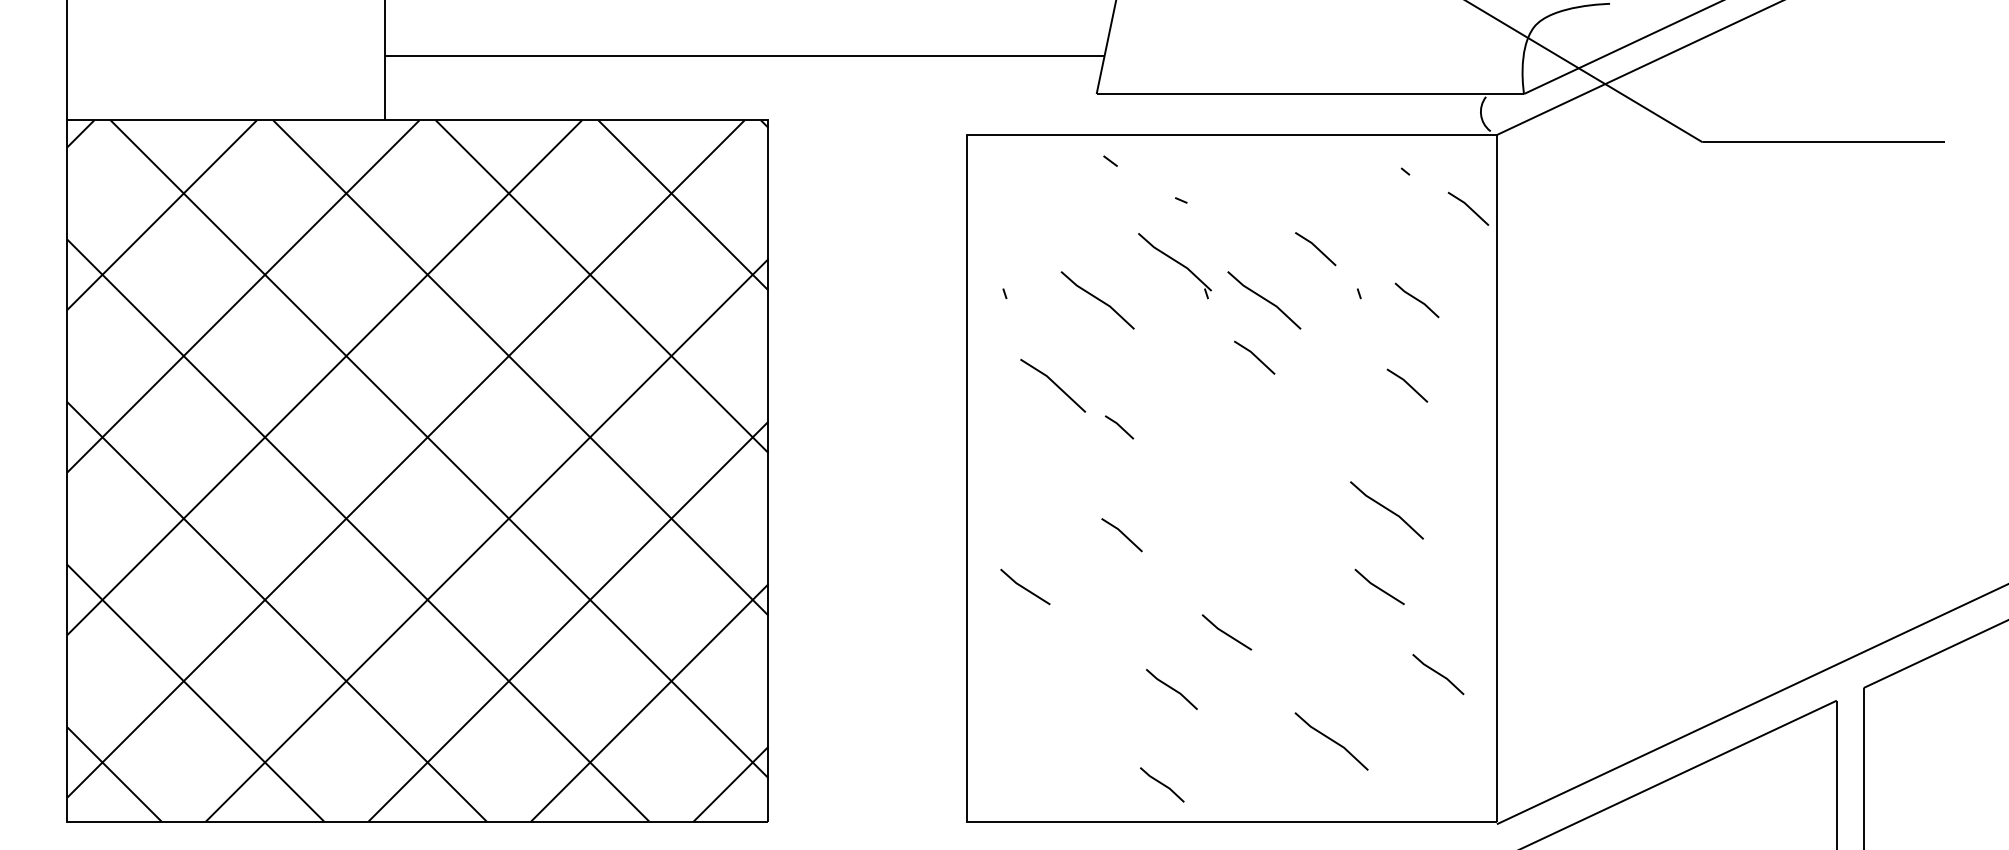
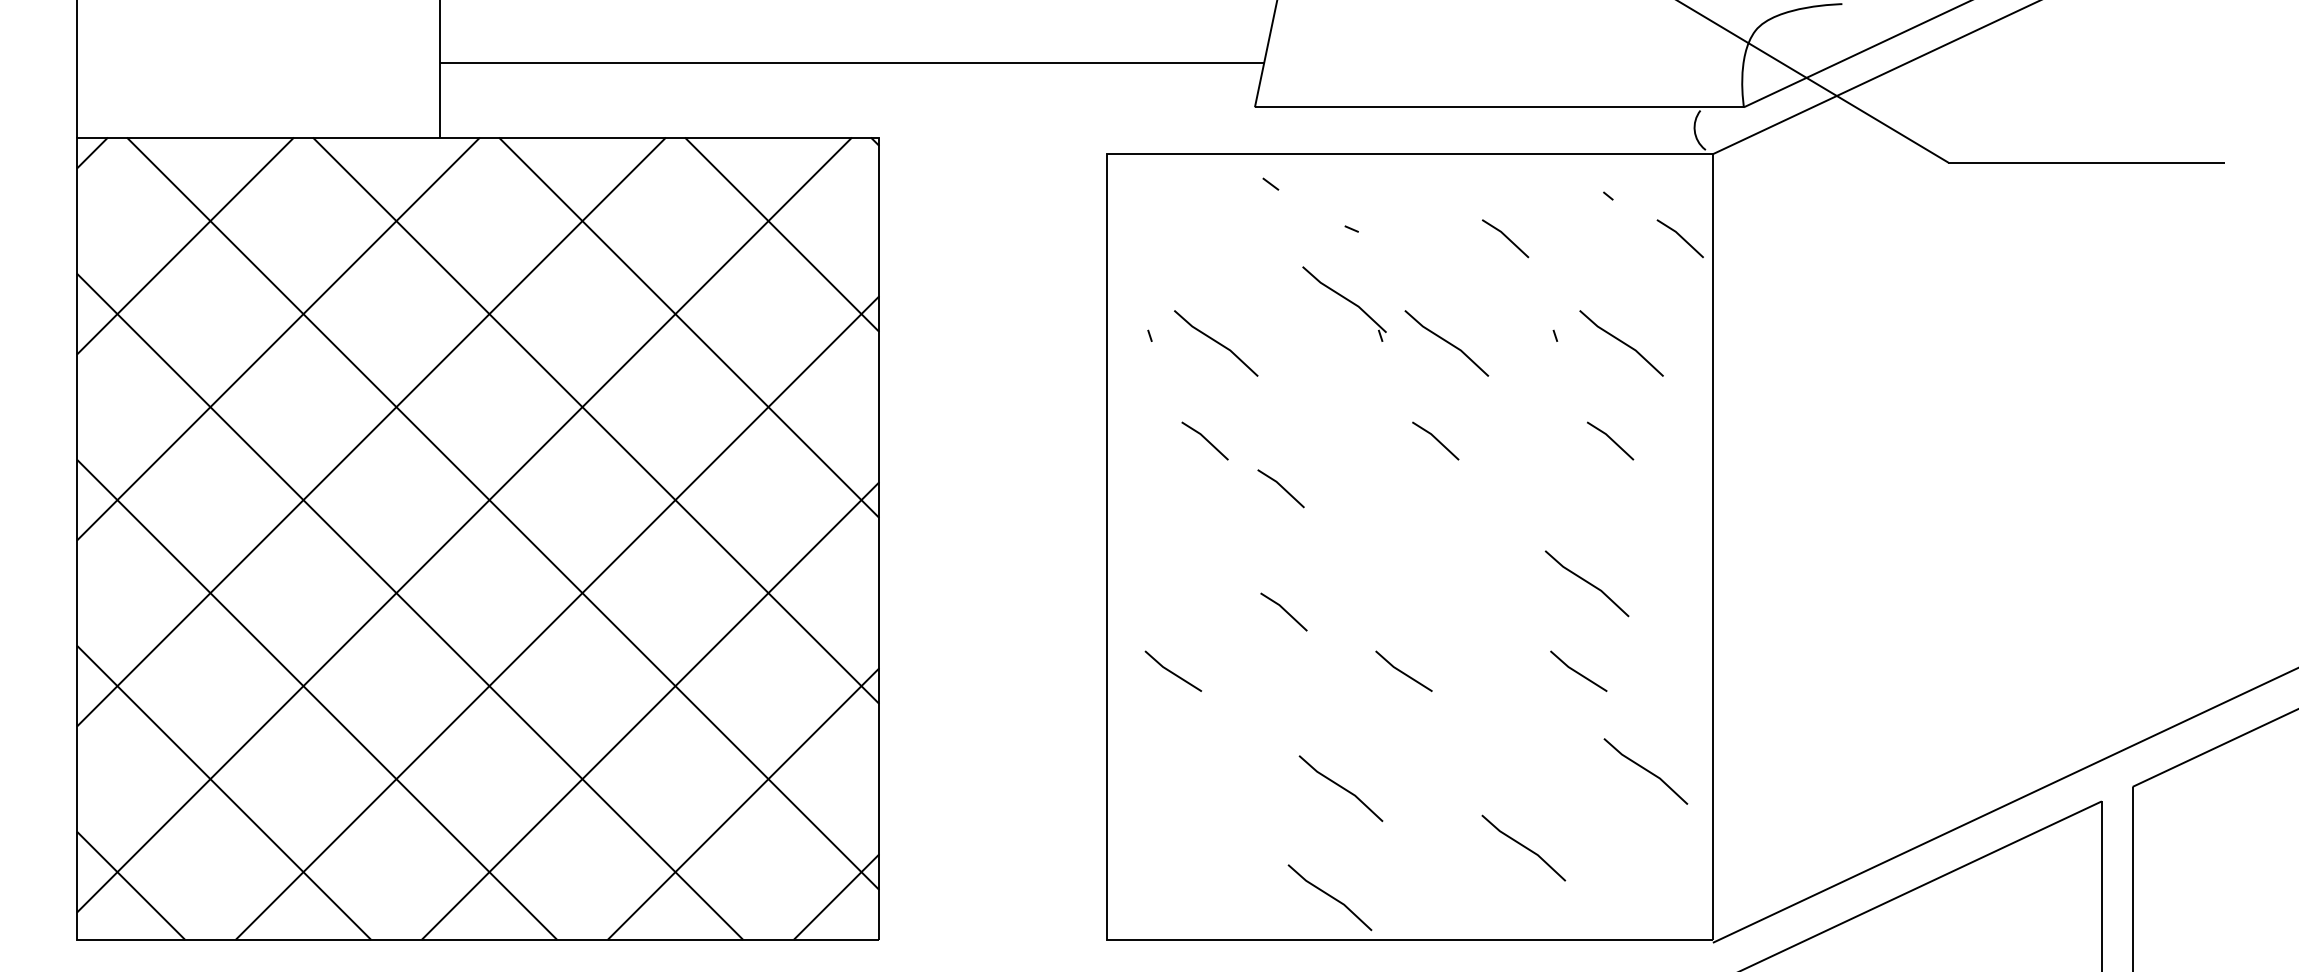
part: (1315, 248) -> (1505, 238), moved
part: (1098, 300) -> (1216, 343), moved
part: (1417, 300) -> (1621, 343), size x1.67
part: (1254, 357) -> (1435, 440), moved
part: (1052, 385) -> (1204, 440), size x0.62
part: (1118, 427) -> (1280, 488), size x1.43
part: (1226, 631) -> (1403, 670), moved
part: (1438, 674) -> (1645, 771), size x1.43
part: (1171, 689) -> (1340, 788), size x1.43
part: (1161, 784) -> (1329, 897), size x1.67

